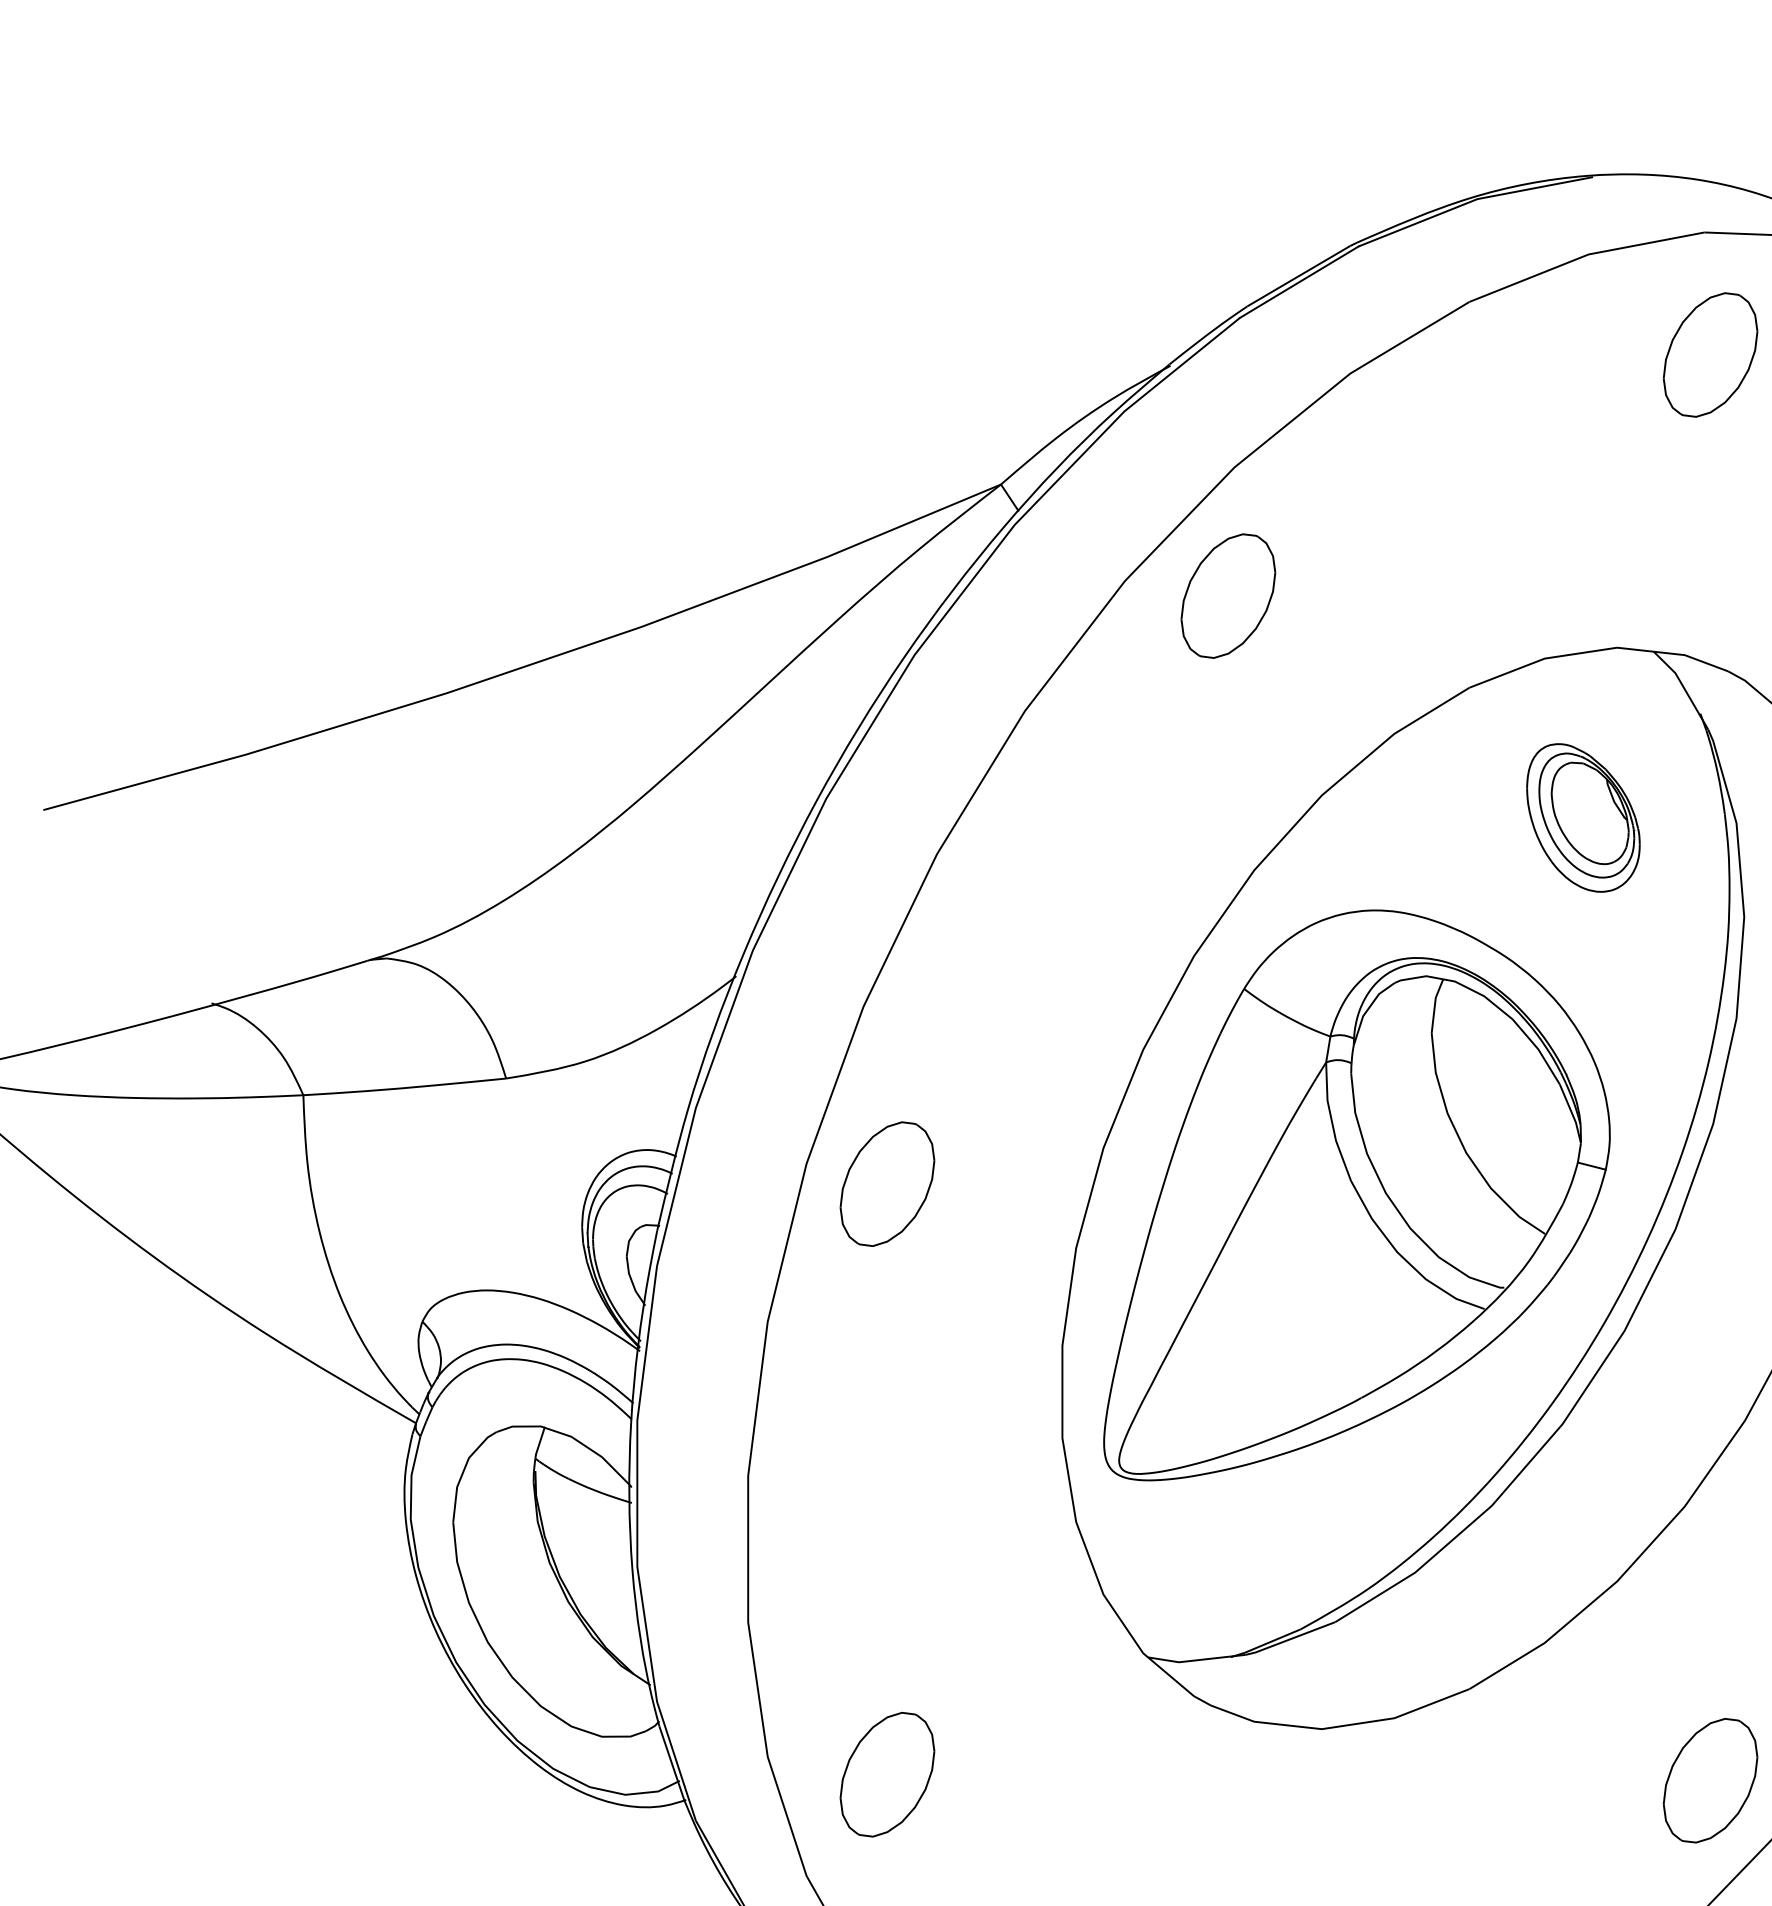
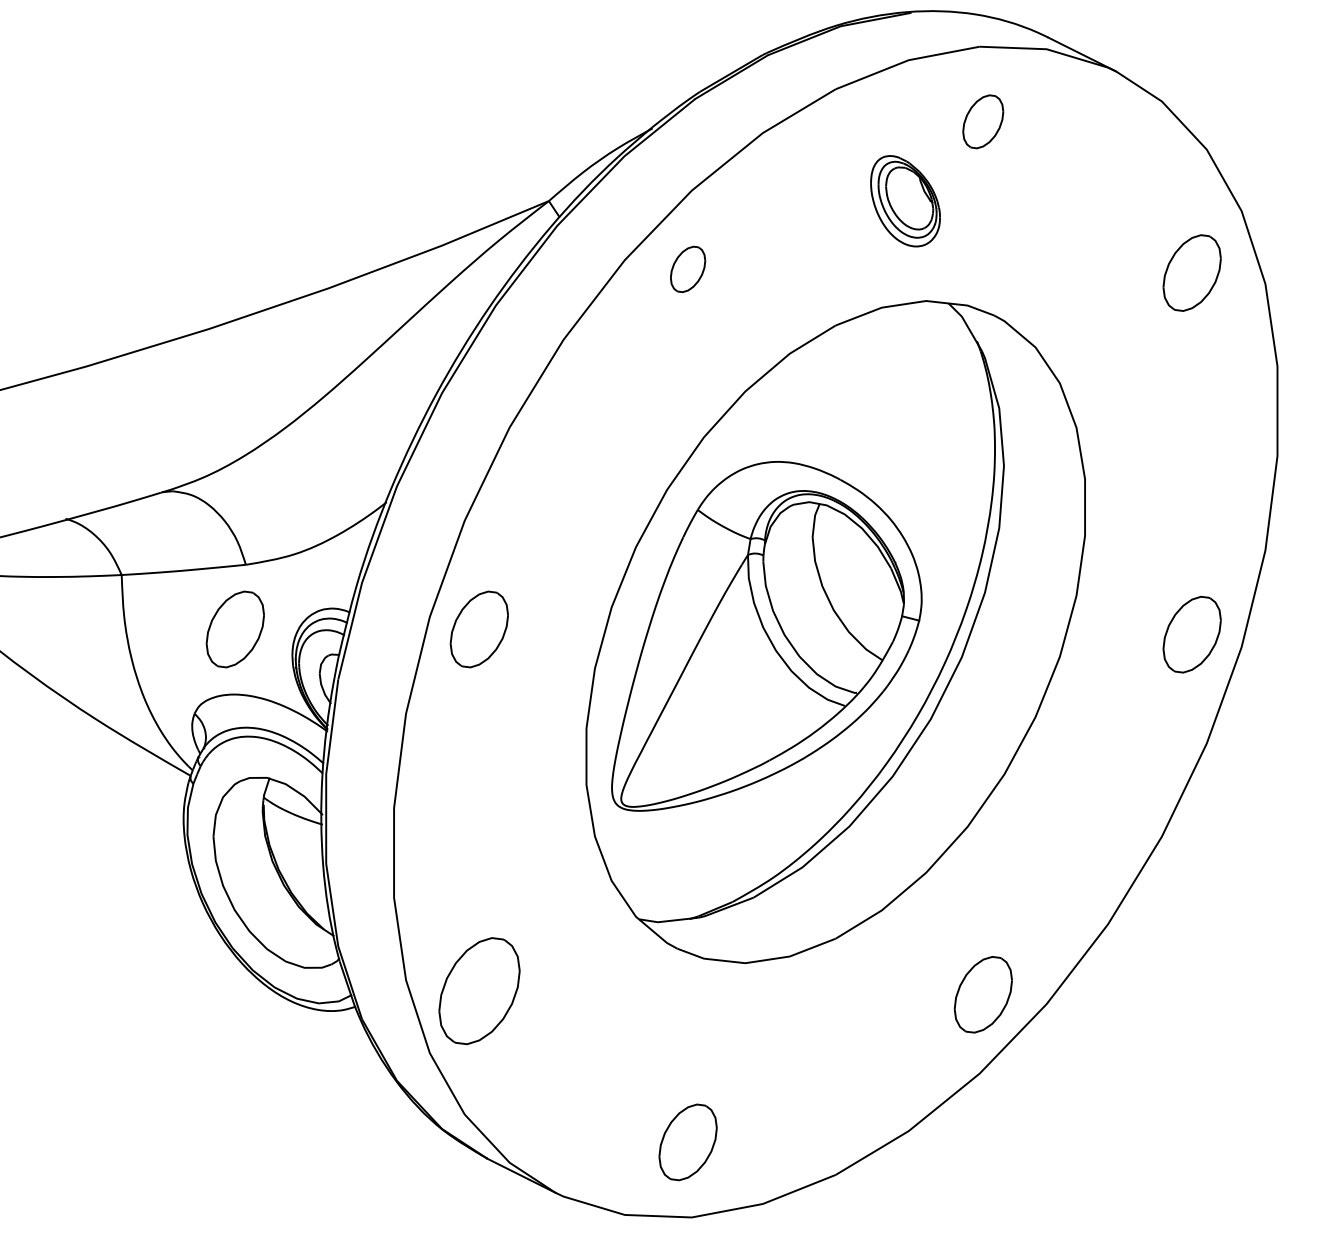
part: (1709, 354) -> (982, 121), size x0.7
part: (1227, 596) -> (687, 269), size x0.6
part: (1583, 818) -> (905, 201), moved
part: (487, 1184) -> (234, 629), added
part: (886, 1773) -> (478, 990), size x1.4

